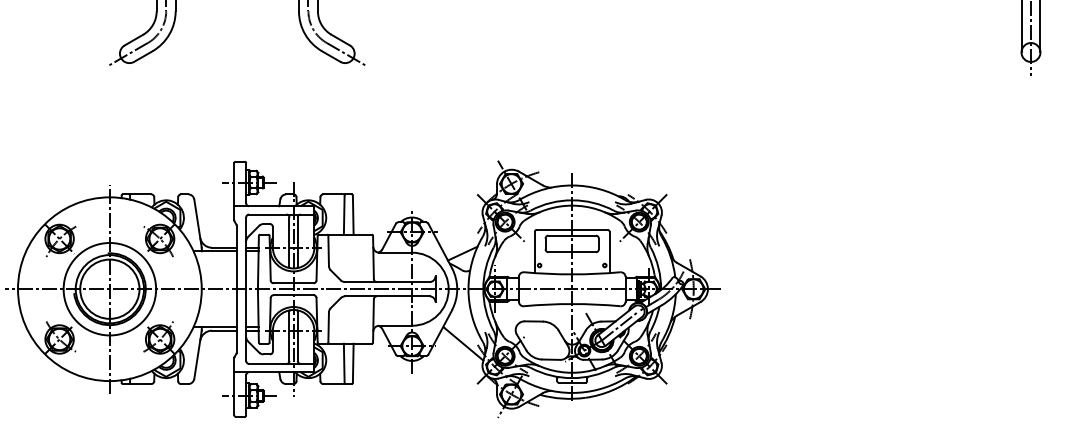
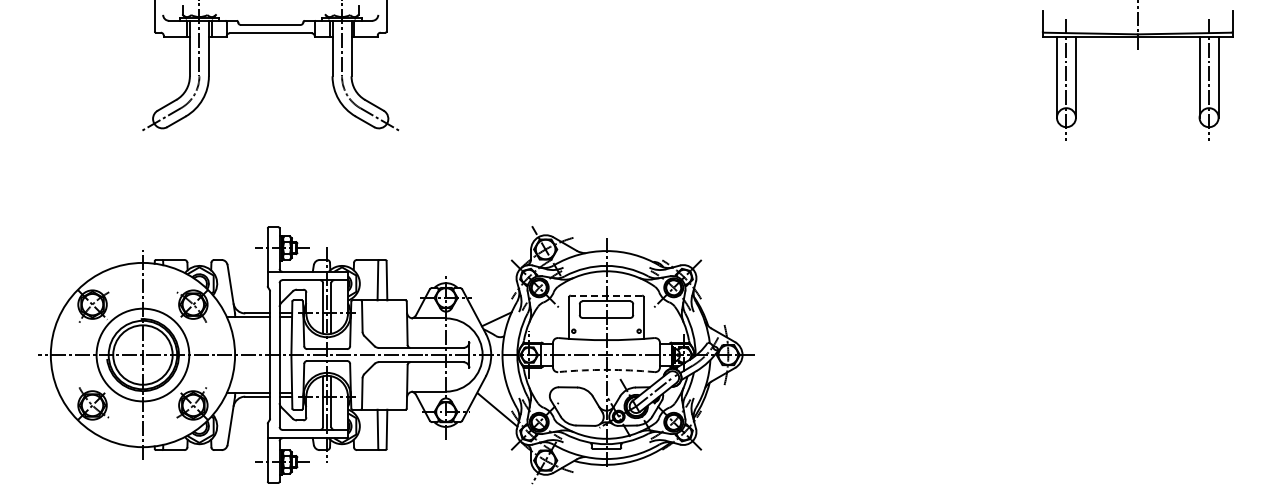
line: (572, 229) -> (606, 295), solid -> dashed
arc: (572, 303) -> (606, 369), solid -> dashed

